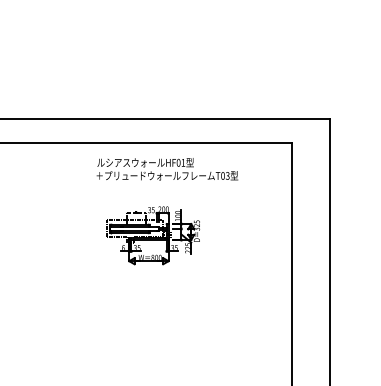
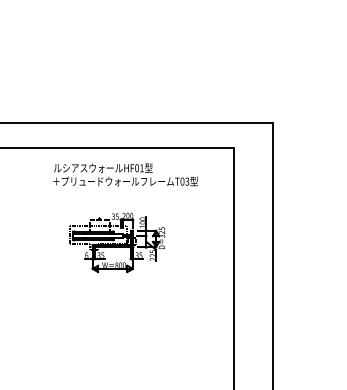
text: (167, 169) -> (125, 175), moved
part: (152, 235) -> (116, 242), moved

